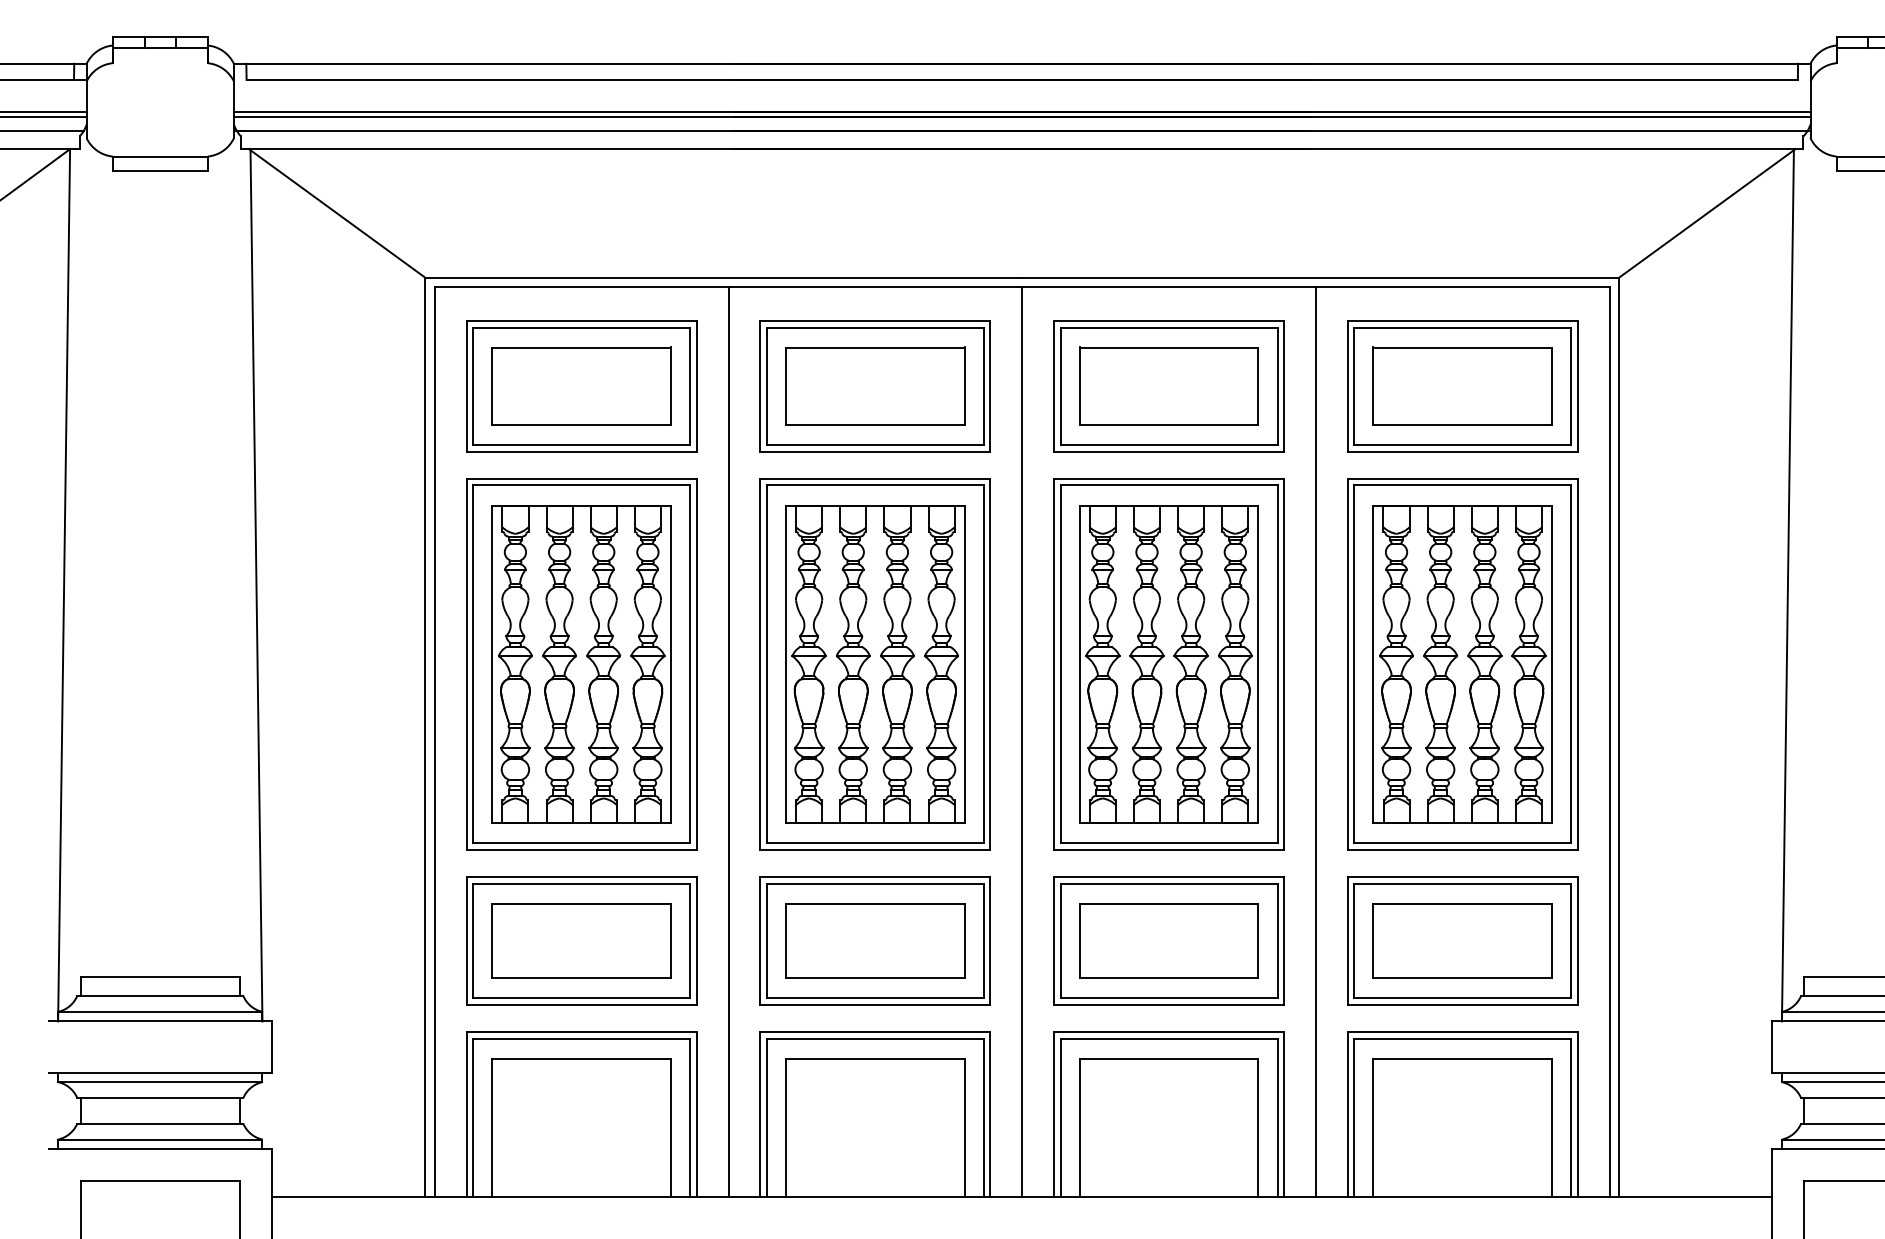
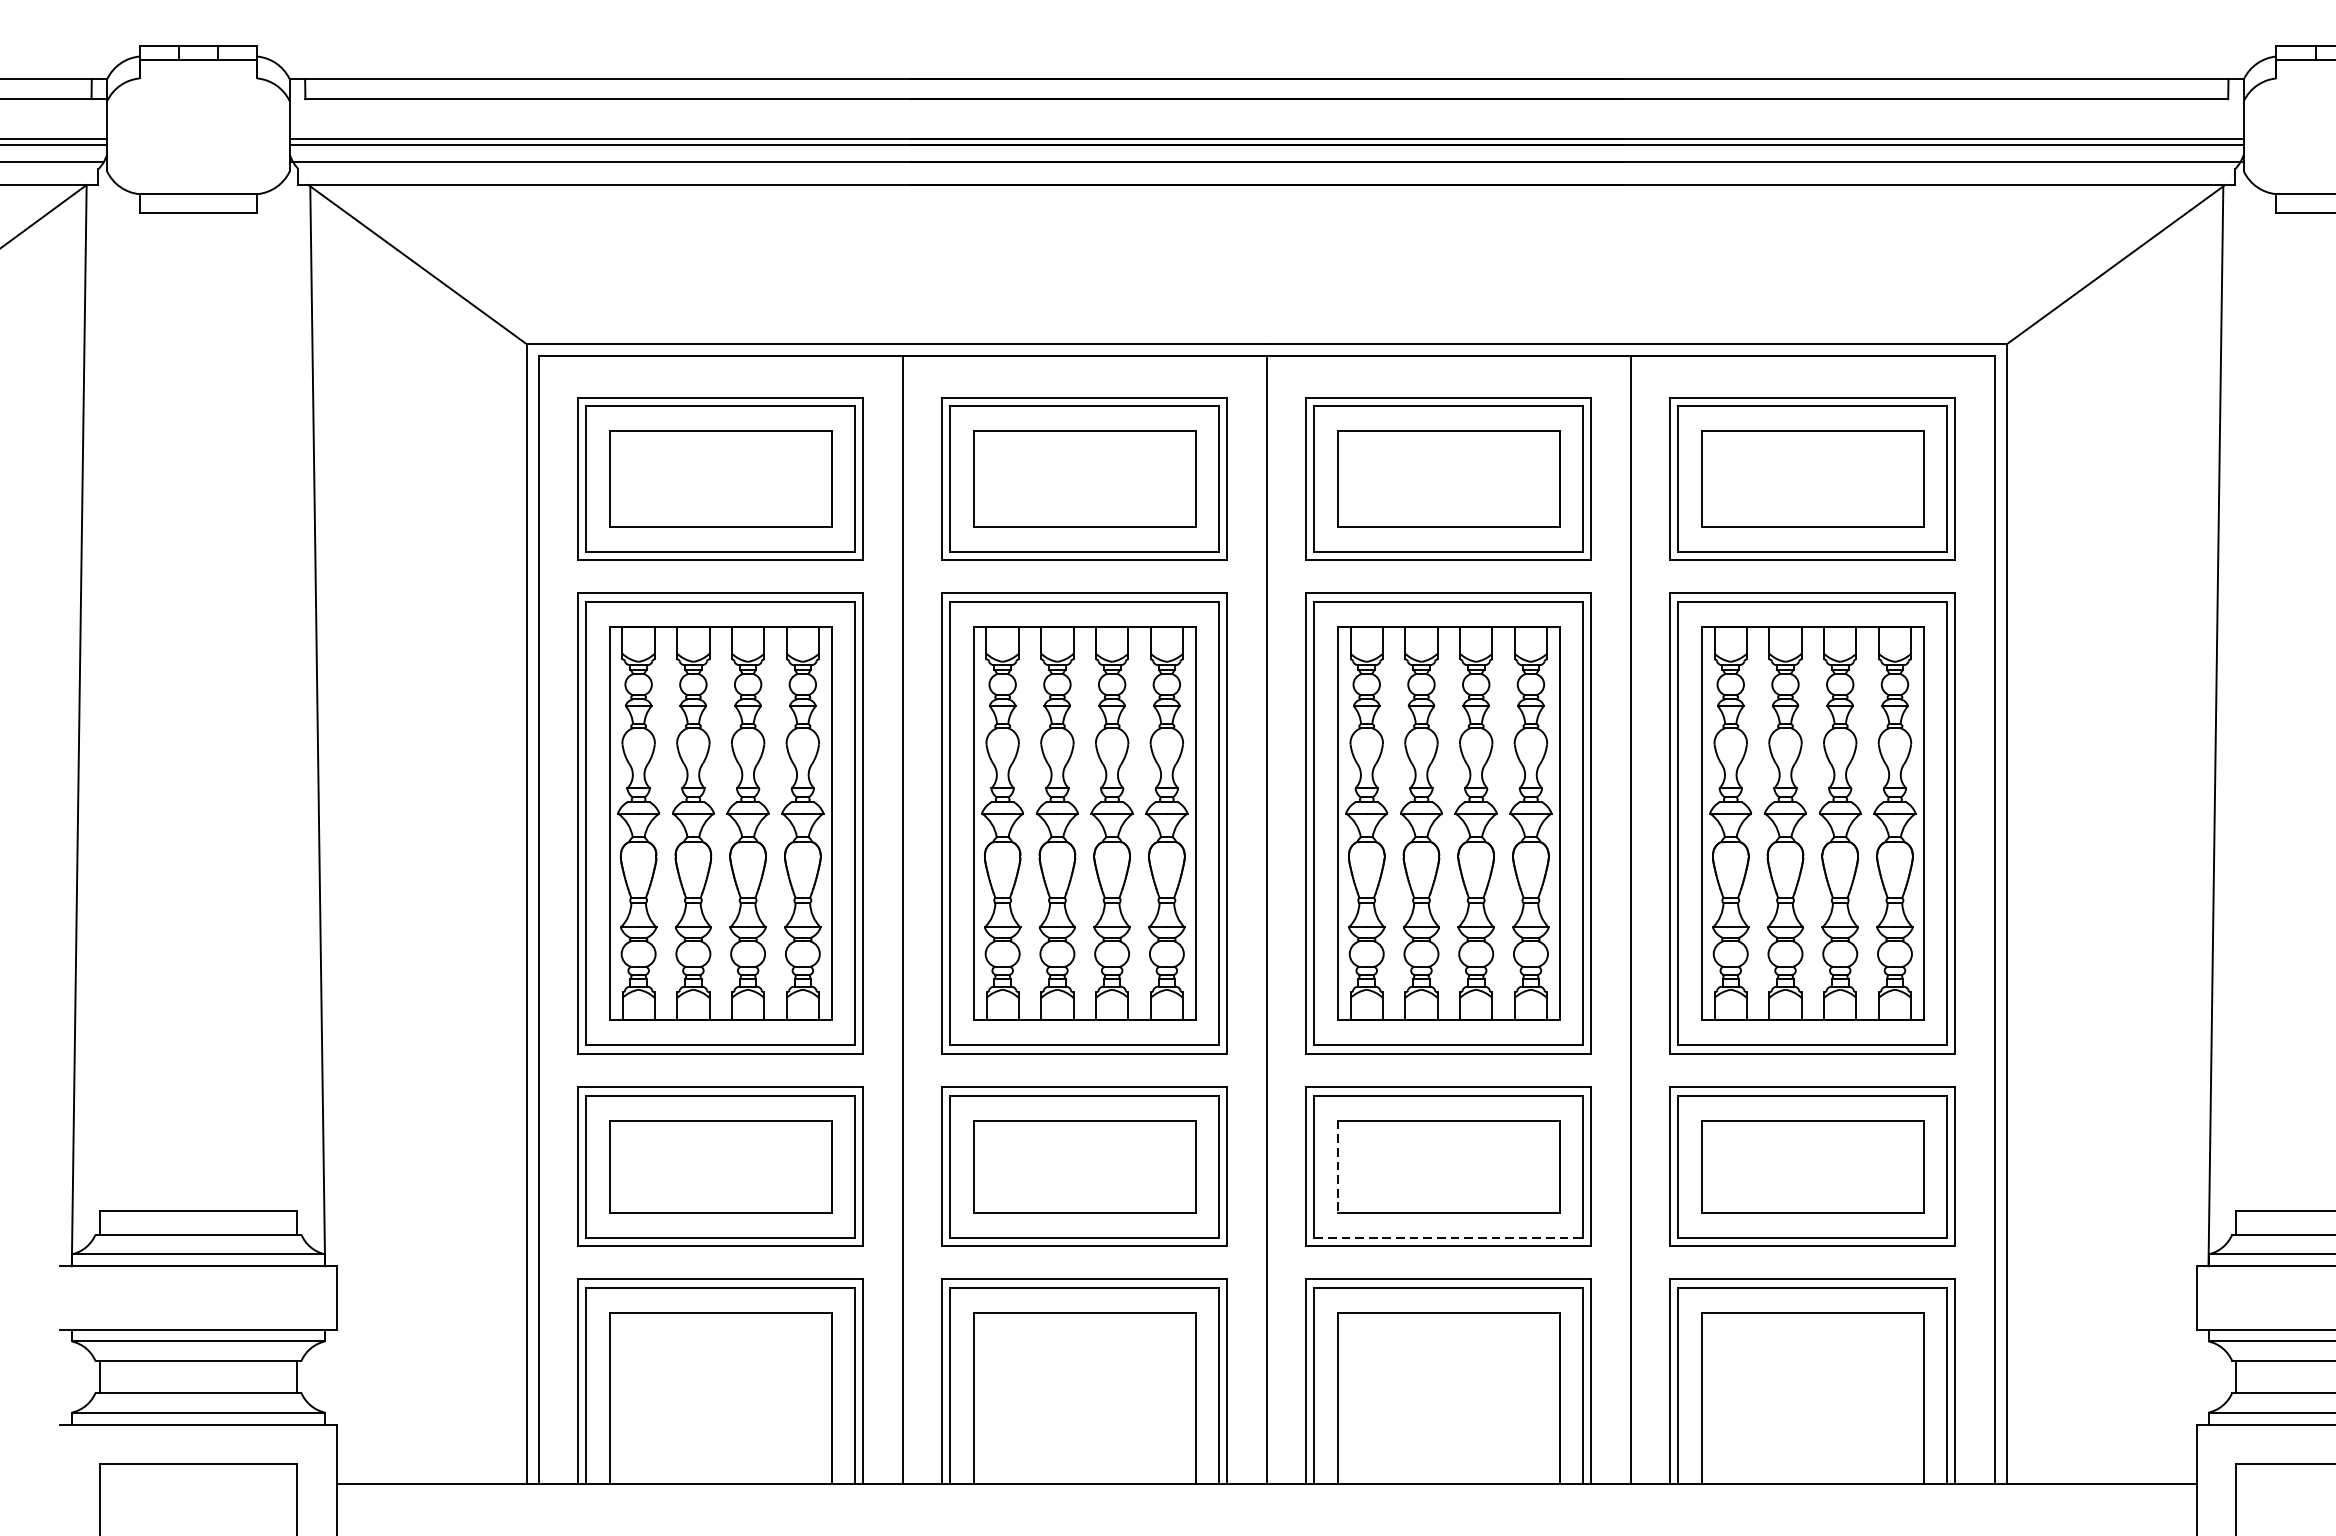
line: (1079, 941) -> (1337, 1167), solid -> dashed
line: (1169, 998) -> (1449, 1237), solid -> dashed

